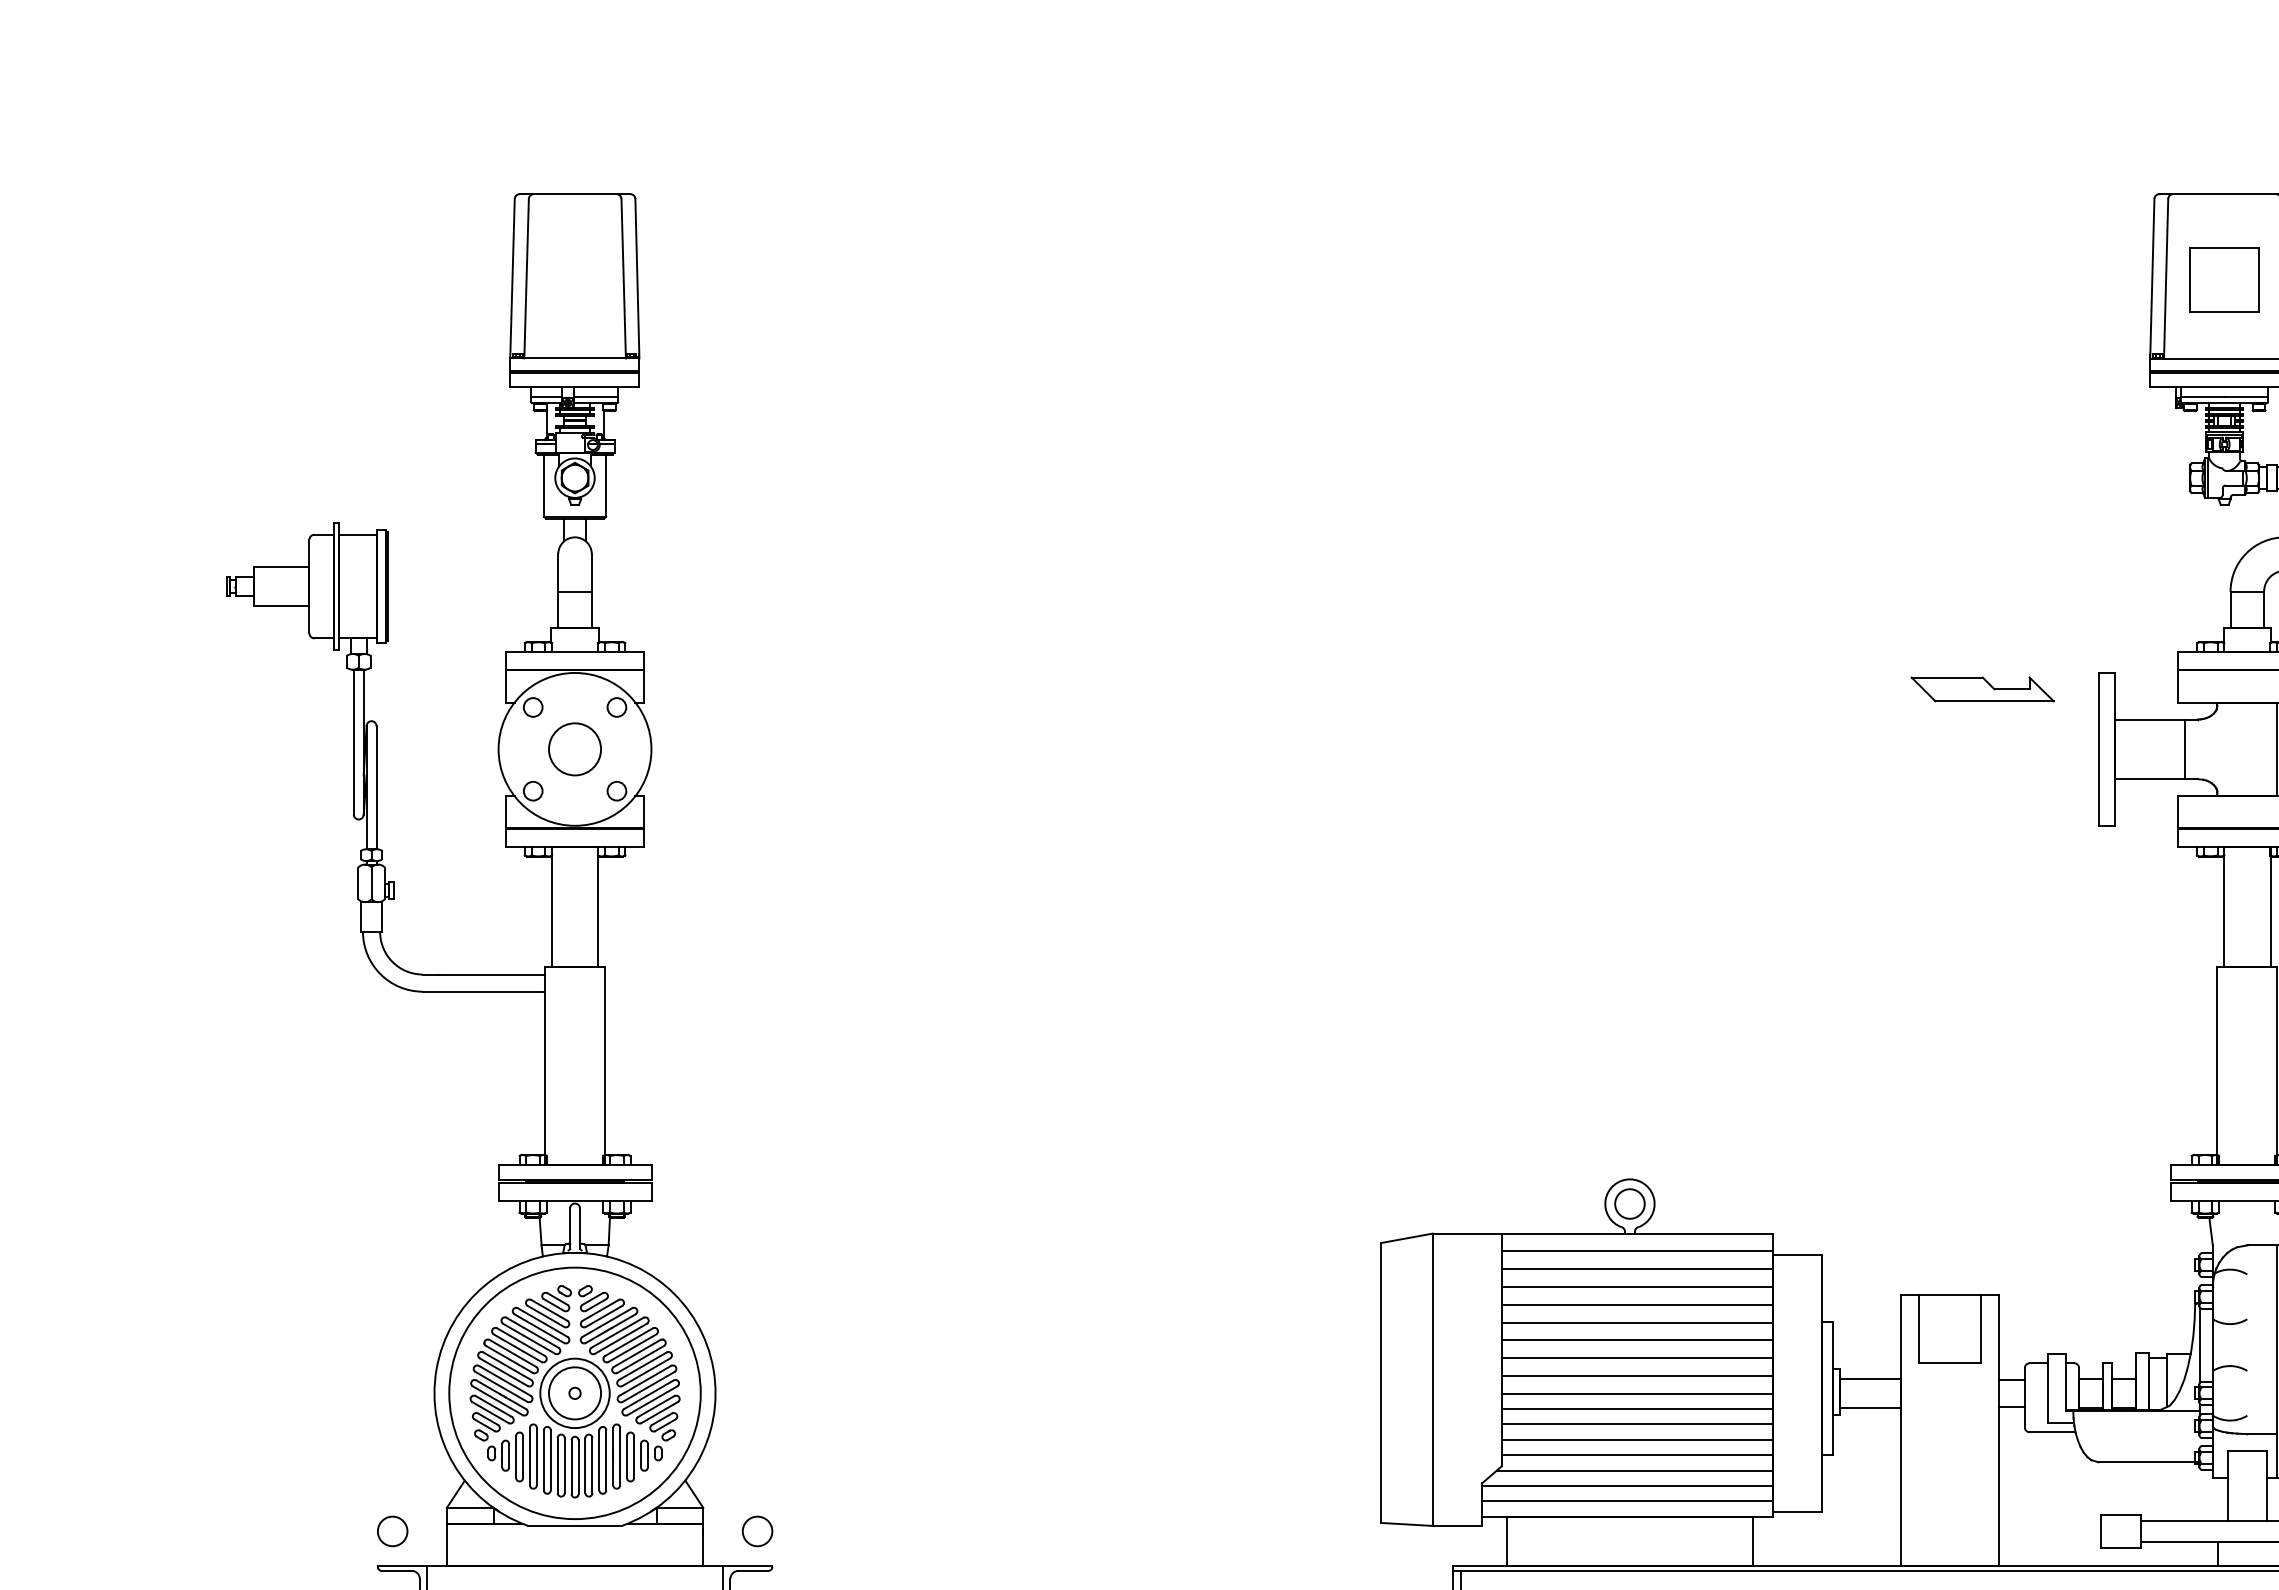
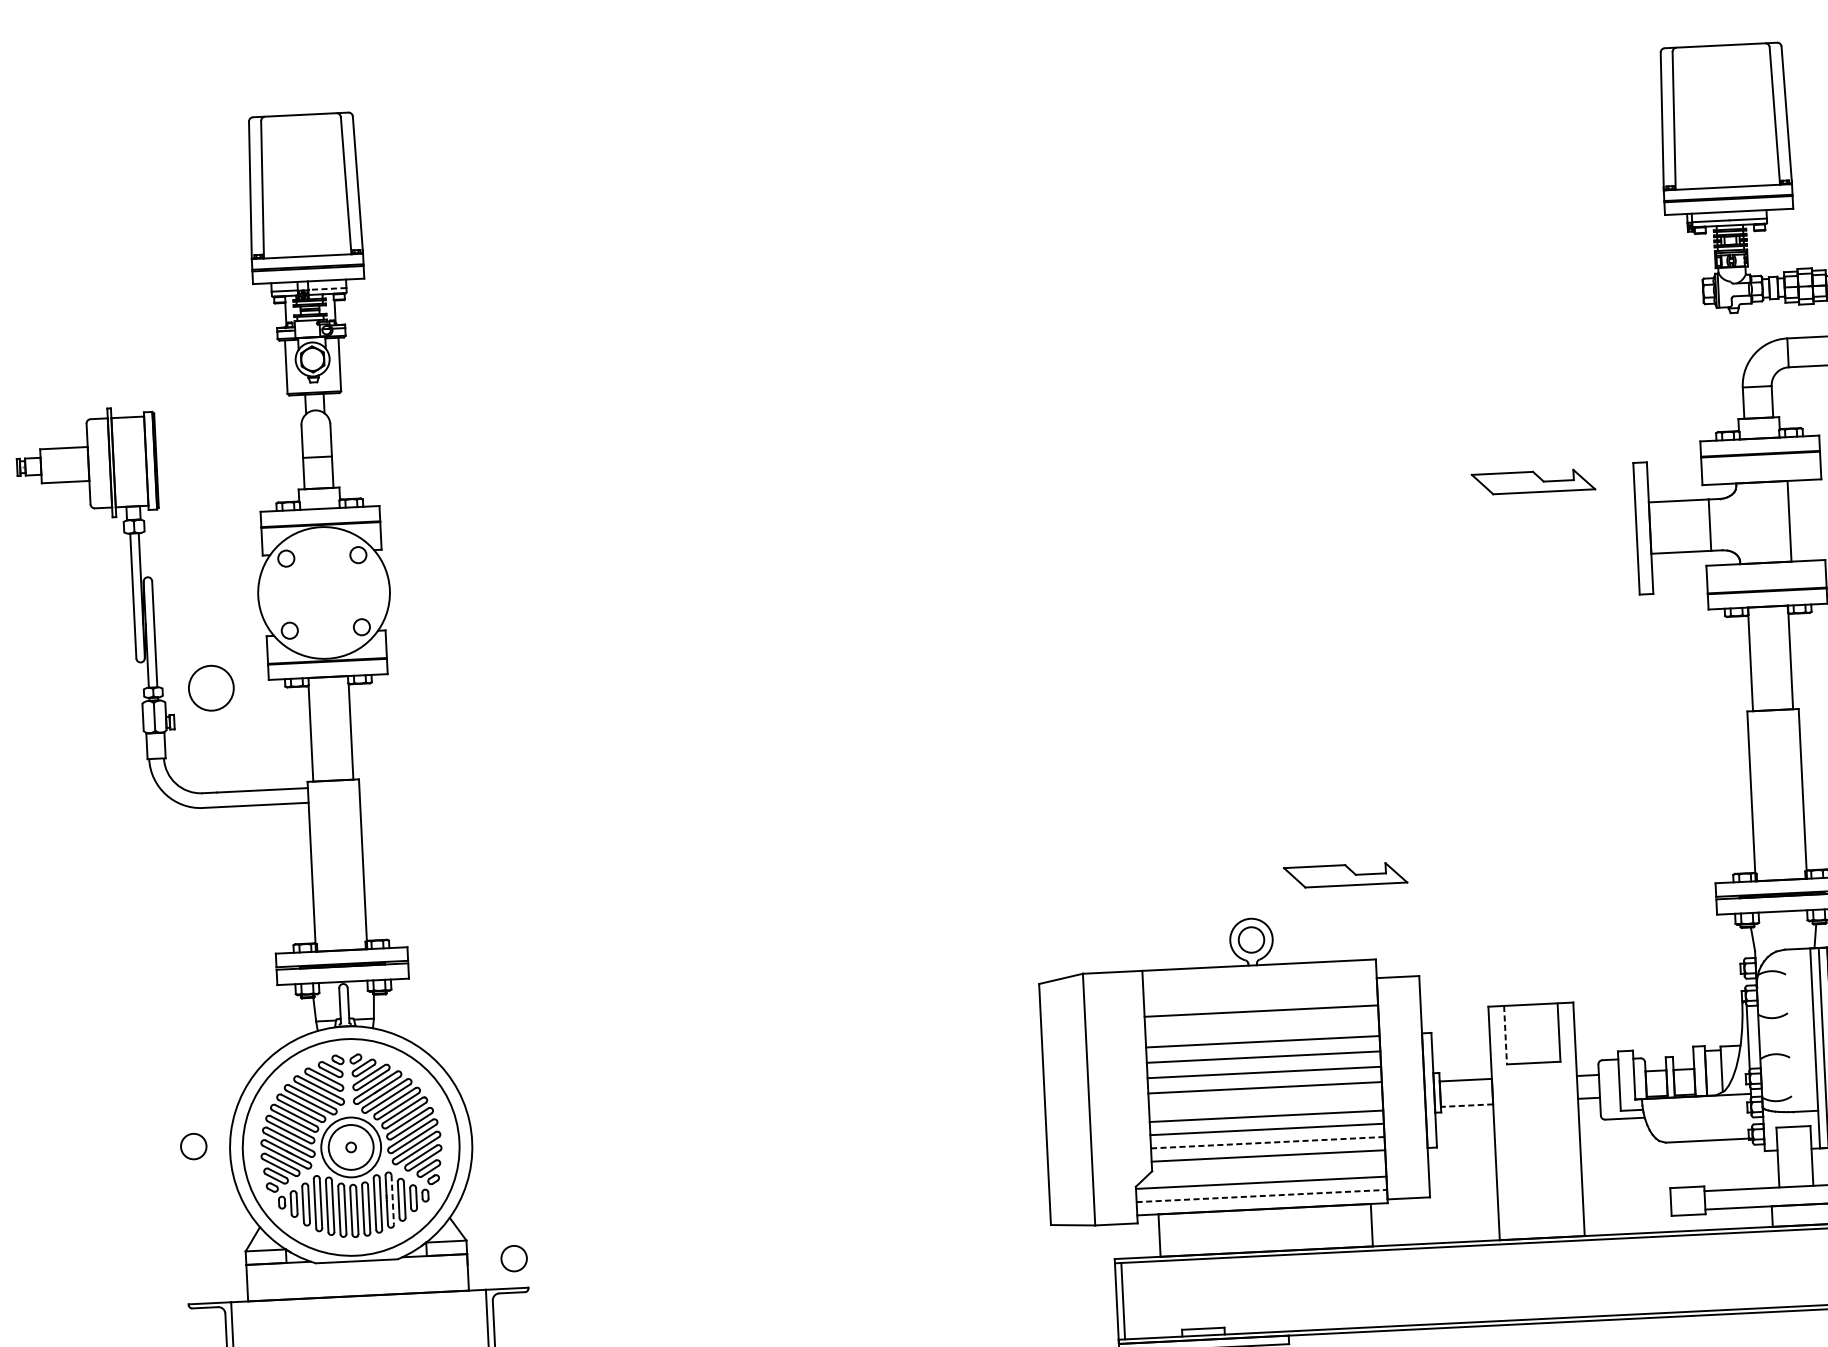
part: (2224, 279) -> (1724, 118), removed
line: (596, 397) -> (327, 289), solid -> dashed
circle: (574, 749) -> (210, 688), moved
part: (1742, 1134) -> (1345, 875), added
line: (1636, 1251) -> (1259, 980), removed
line: (1636, 1269) -> (1259, 996), removed
line: (1636, 1304) -> (1261, 1026), removed
line: (1918, 1328) -> (1505, 1035), solid -> dashed
line: (1636, 1393) -> (1265, 1102), removed
line: (1869, 1408) -> (1466, 1105), solid -> dashed
line: (1637, 1439) -> (1267, 1142), solid -> dashed
line: (620, 1456) -> (393, 1199), solid -> dashed
line: (1634, 1470) -> (1266, 1169), removed
line: (1628, 1501) -> (1262, 1196), solid -> dashed
circle: (392, 1531) -> (193, 1146), moved

